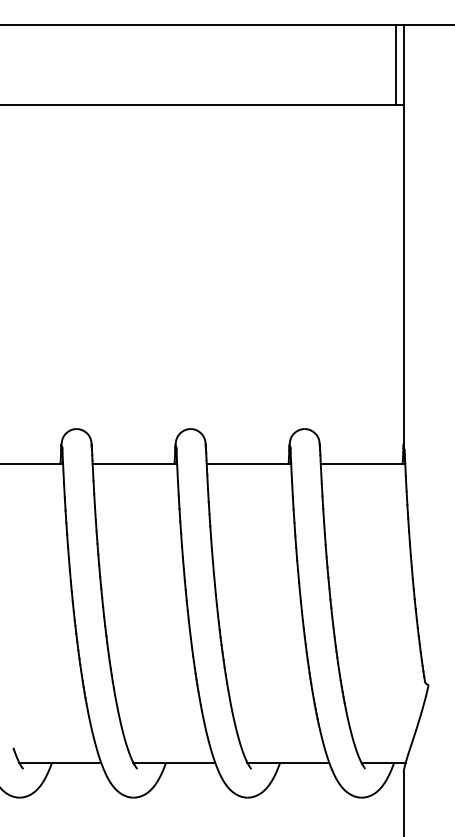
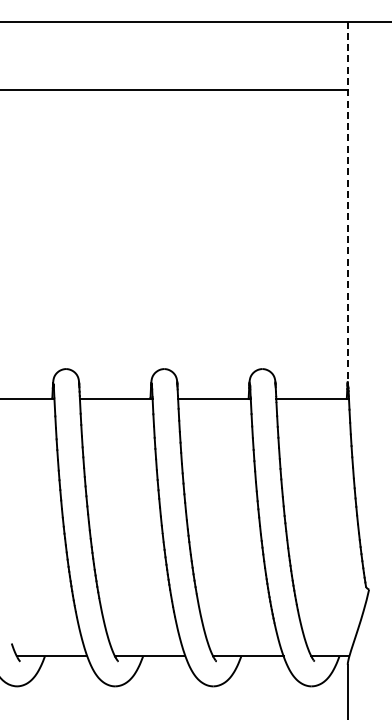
line: (396, 64) -> (341, 55), removed
line: (403, 240) -> (347, 206), solid -> dashed

